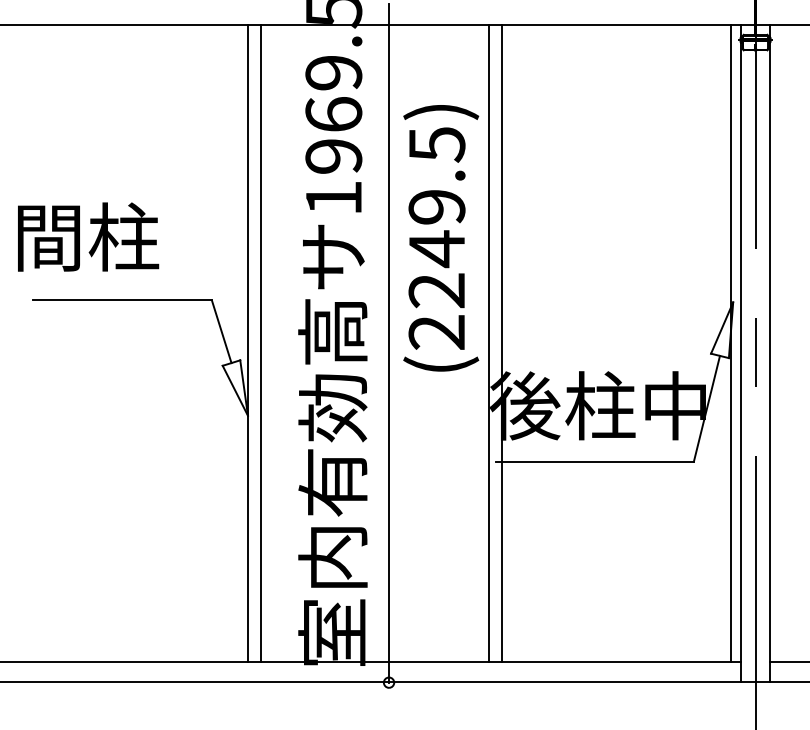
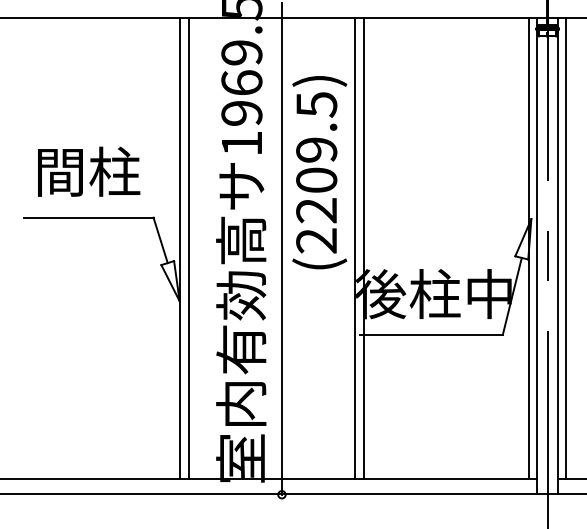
text: (89, 236) -> (89, 171), moved
text: (436, 249) -> (316, 180), (2249.5) -> (2209.5)
line: (780, 342) -> (565, 248), added

